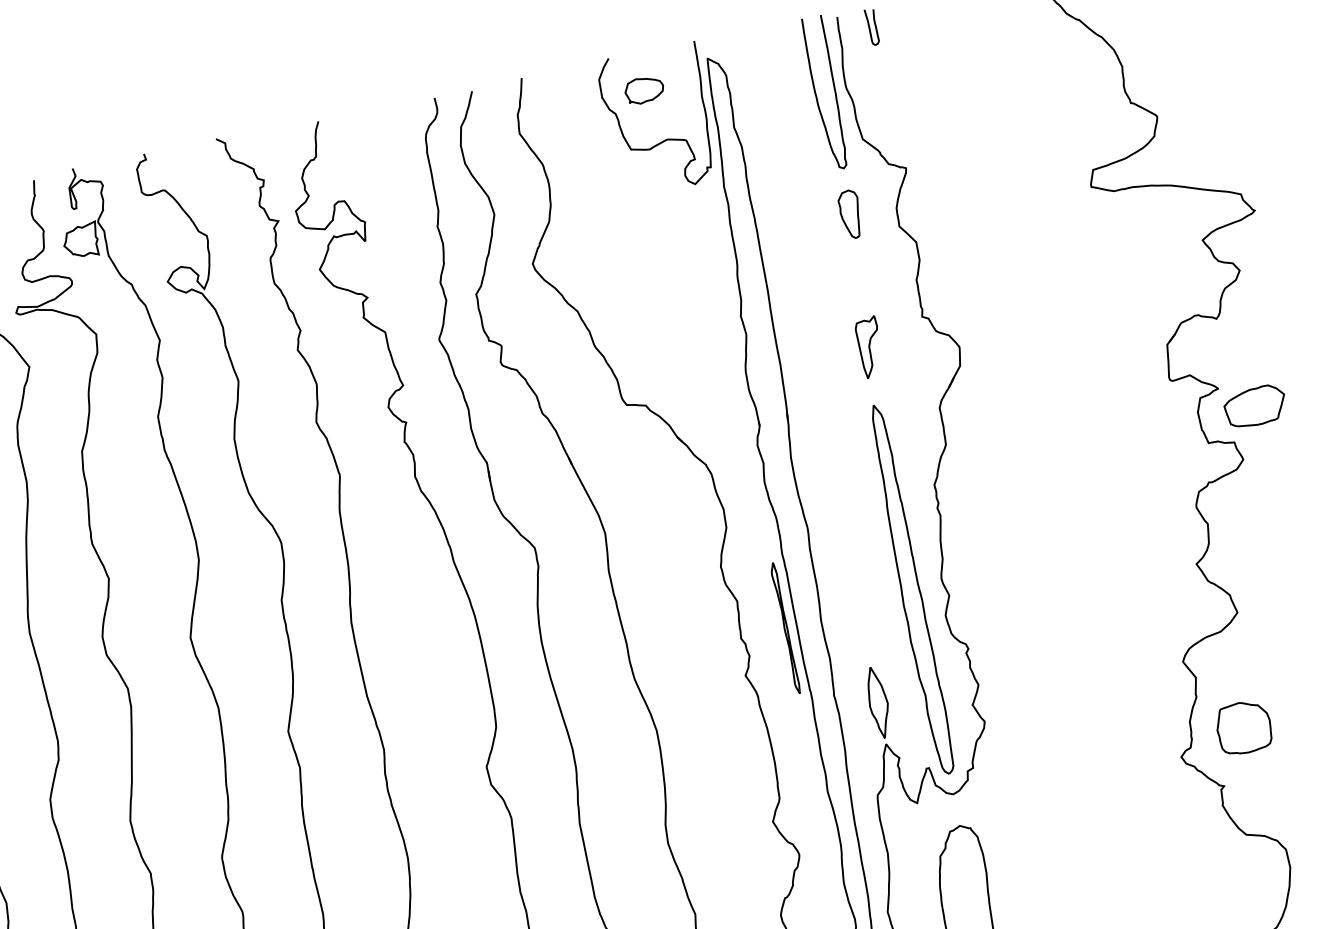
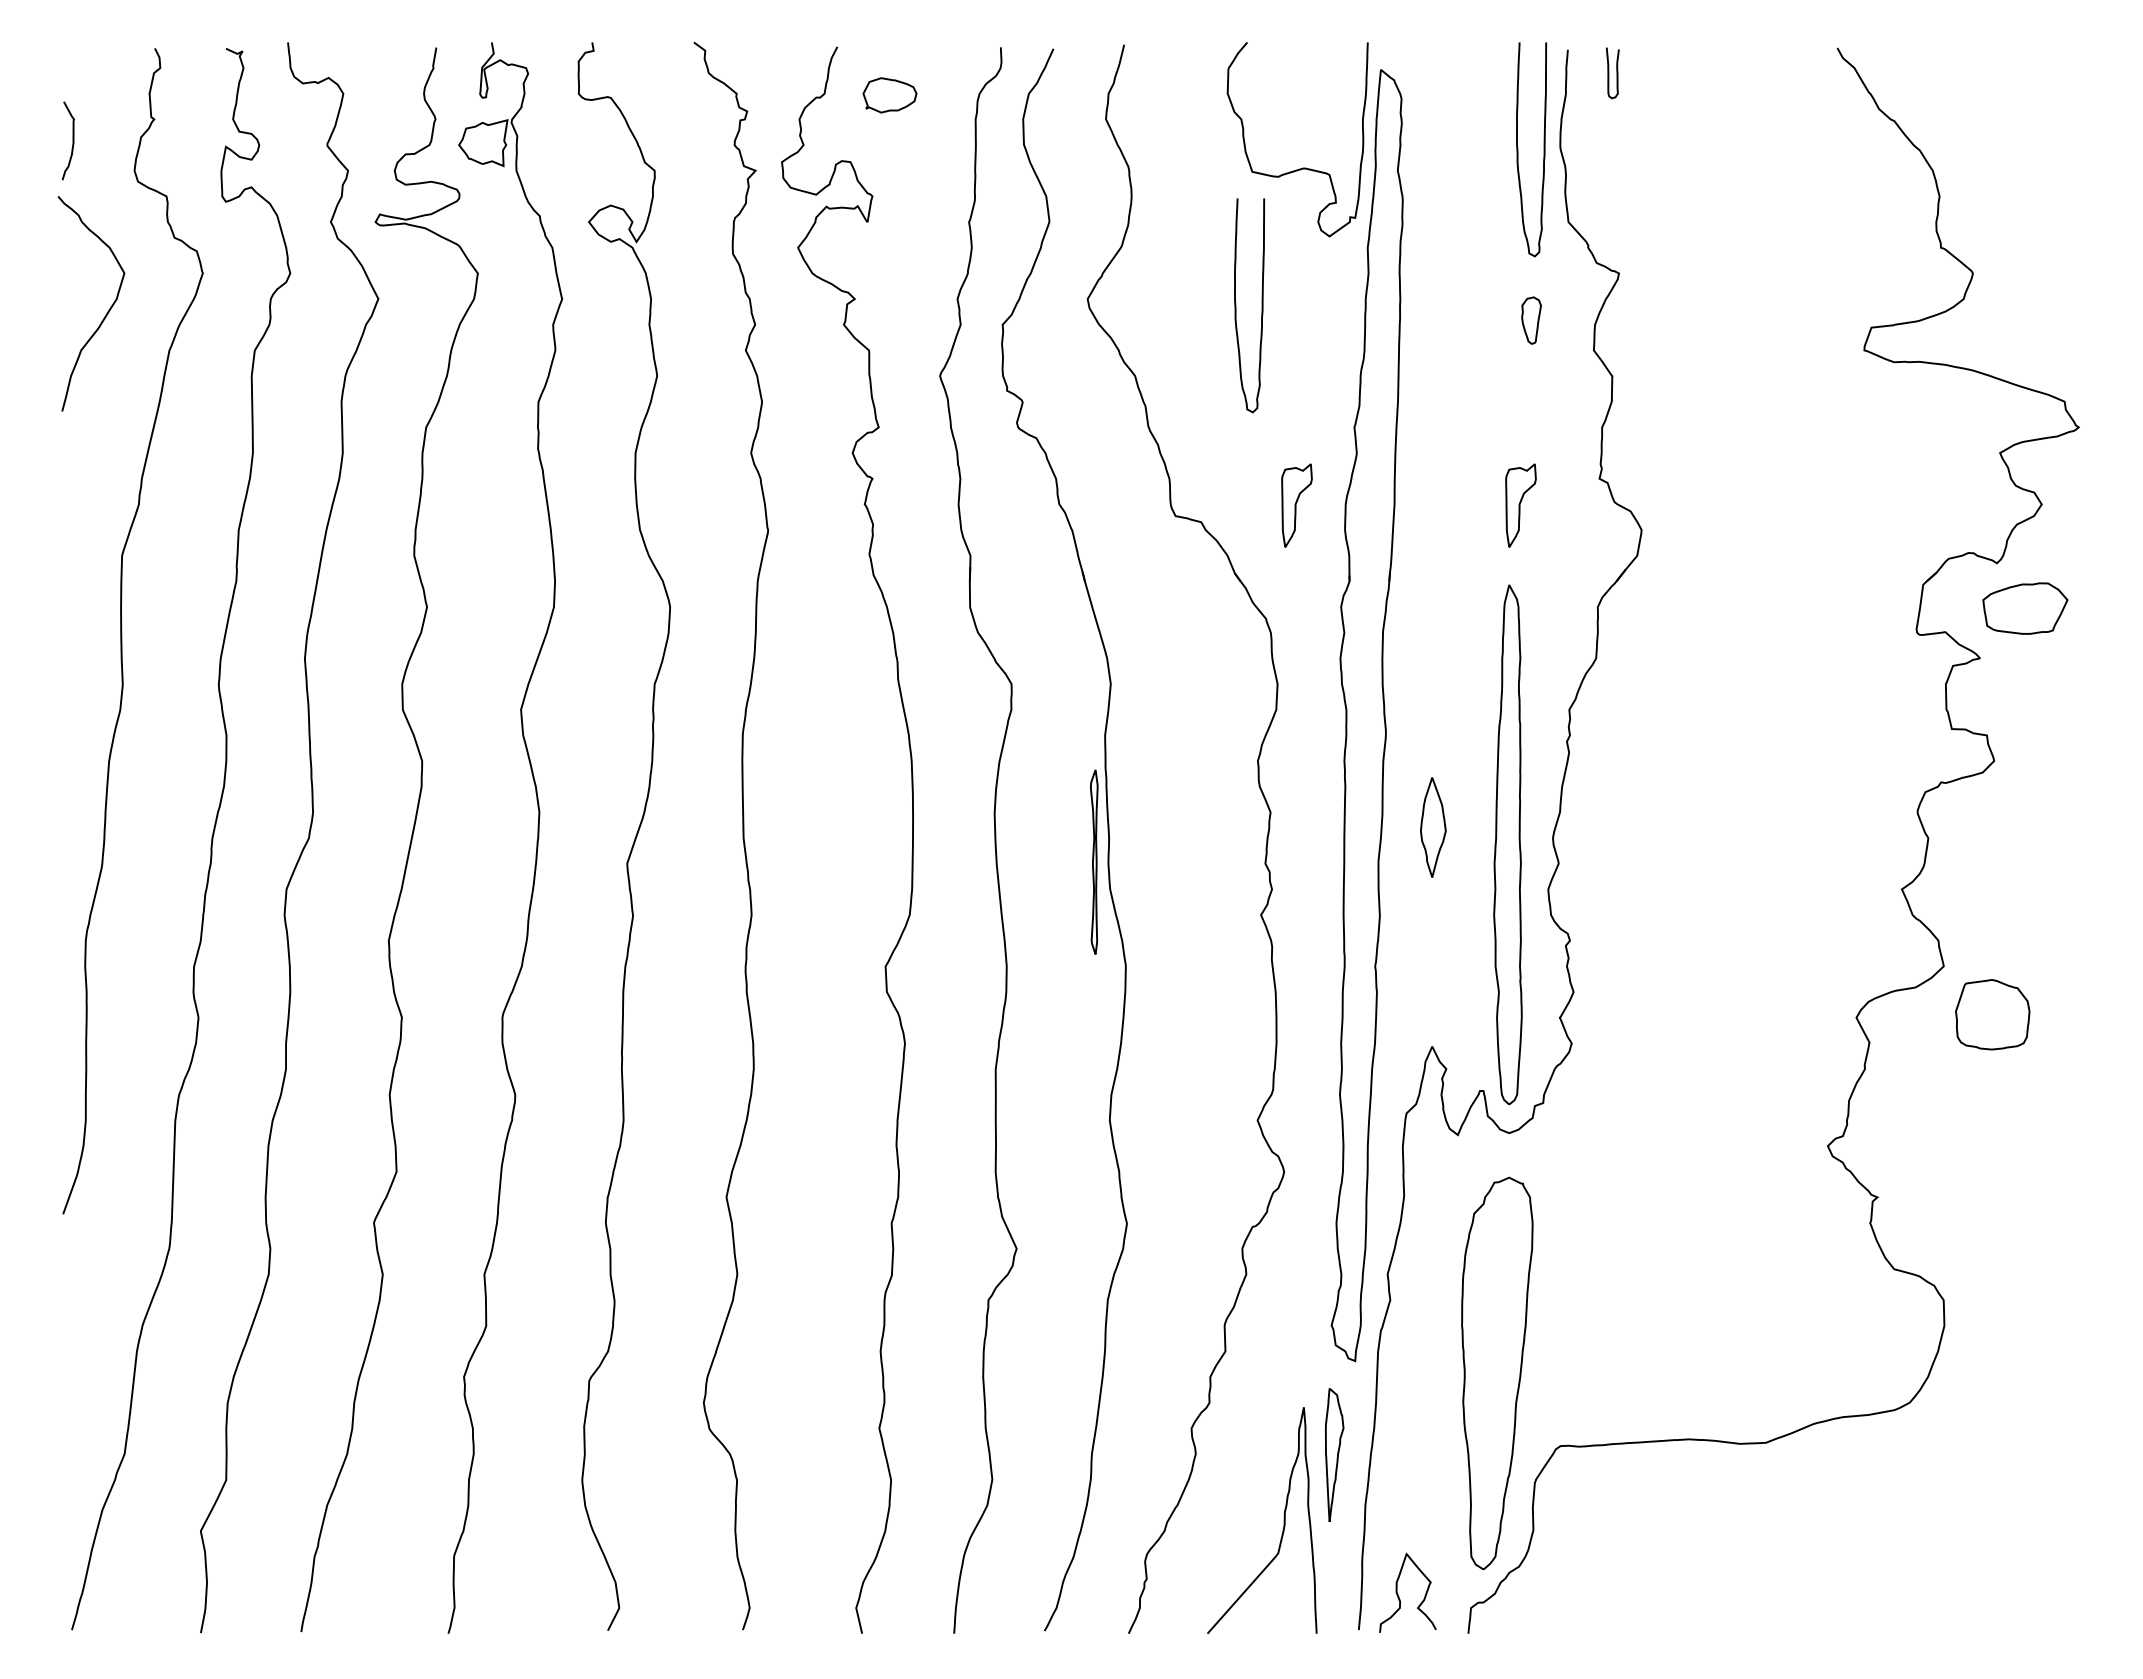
part: (644, 90) -> (889, 95), moved
part: (850, 214) -> (1531, 320), size x0.7
curve: (657, 243) -> (1261, 305), added
part: (711, 379) -> (1296, 505), added
part: (1255, 406) -> (2025, 608), moved
part: (785, 627) -> (1094, 861), moved
part: (878, 702) -> (1433, 827), moved
part: (1243, 727) -> (1992, 1014), moved

